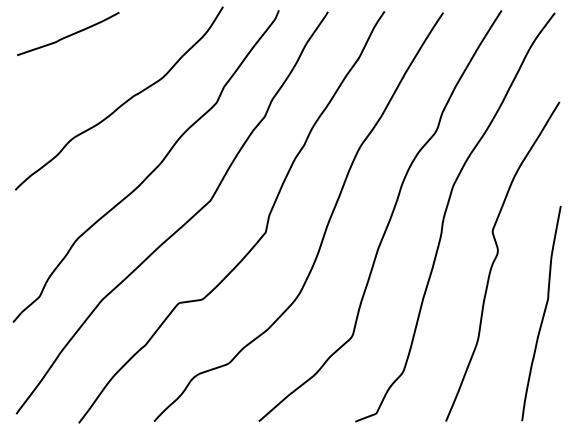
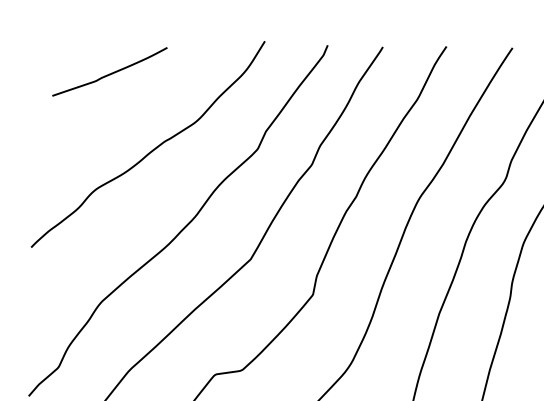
curve: (69, 34) -> (111, 72), moved

